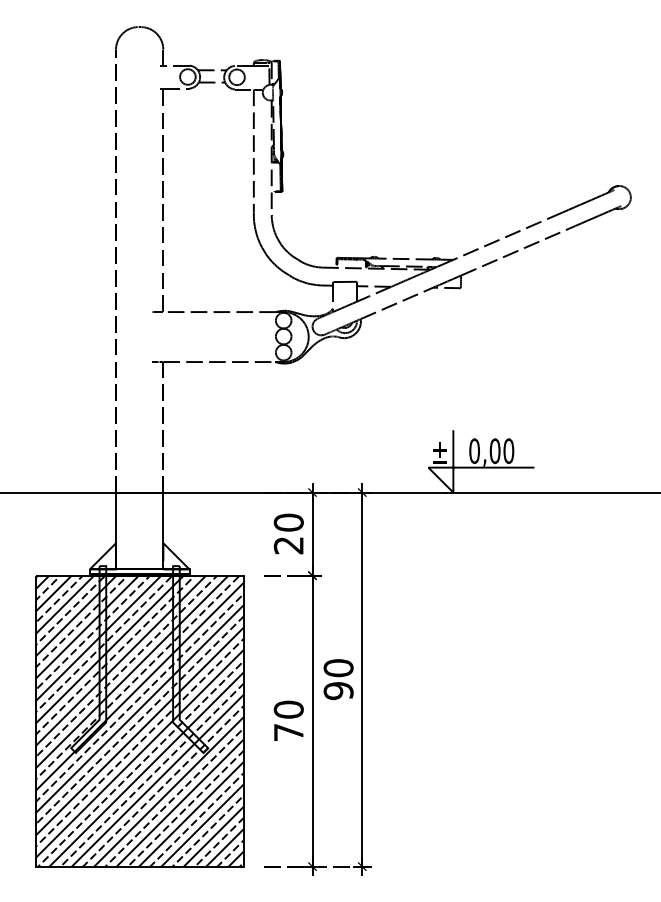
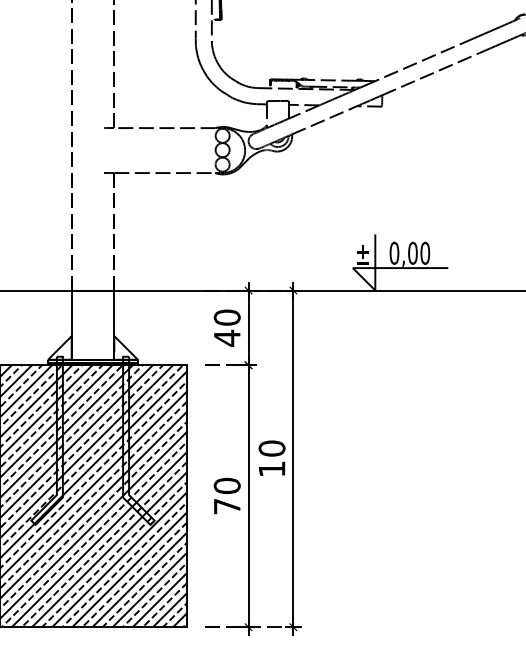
text: (288, 545) -> (226, 338), 20 -> 40
text: (338, 691) -> (271, 469), 90 -> 10

